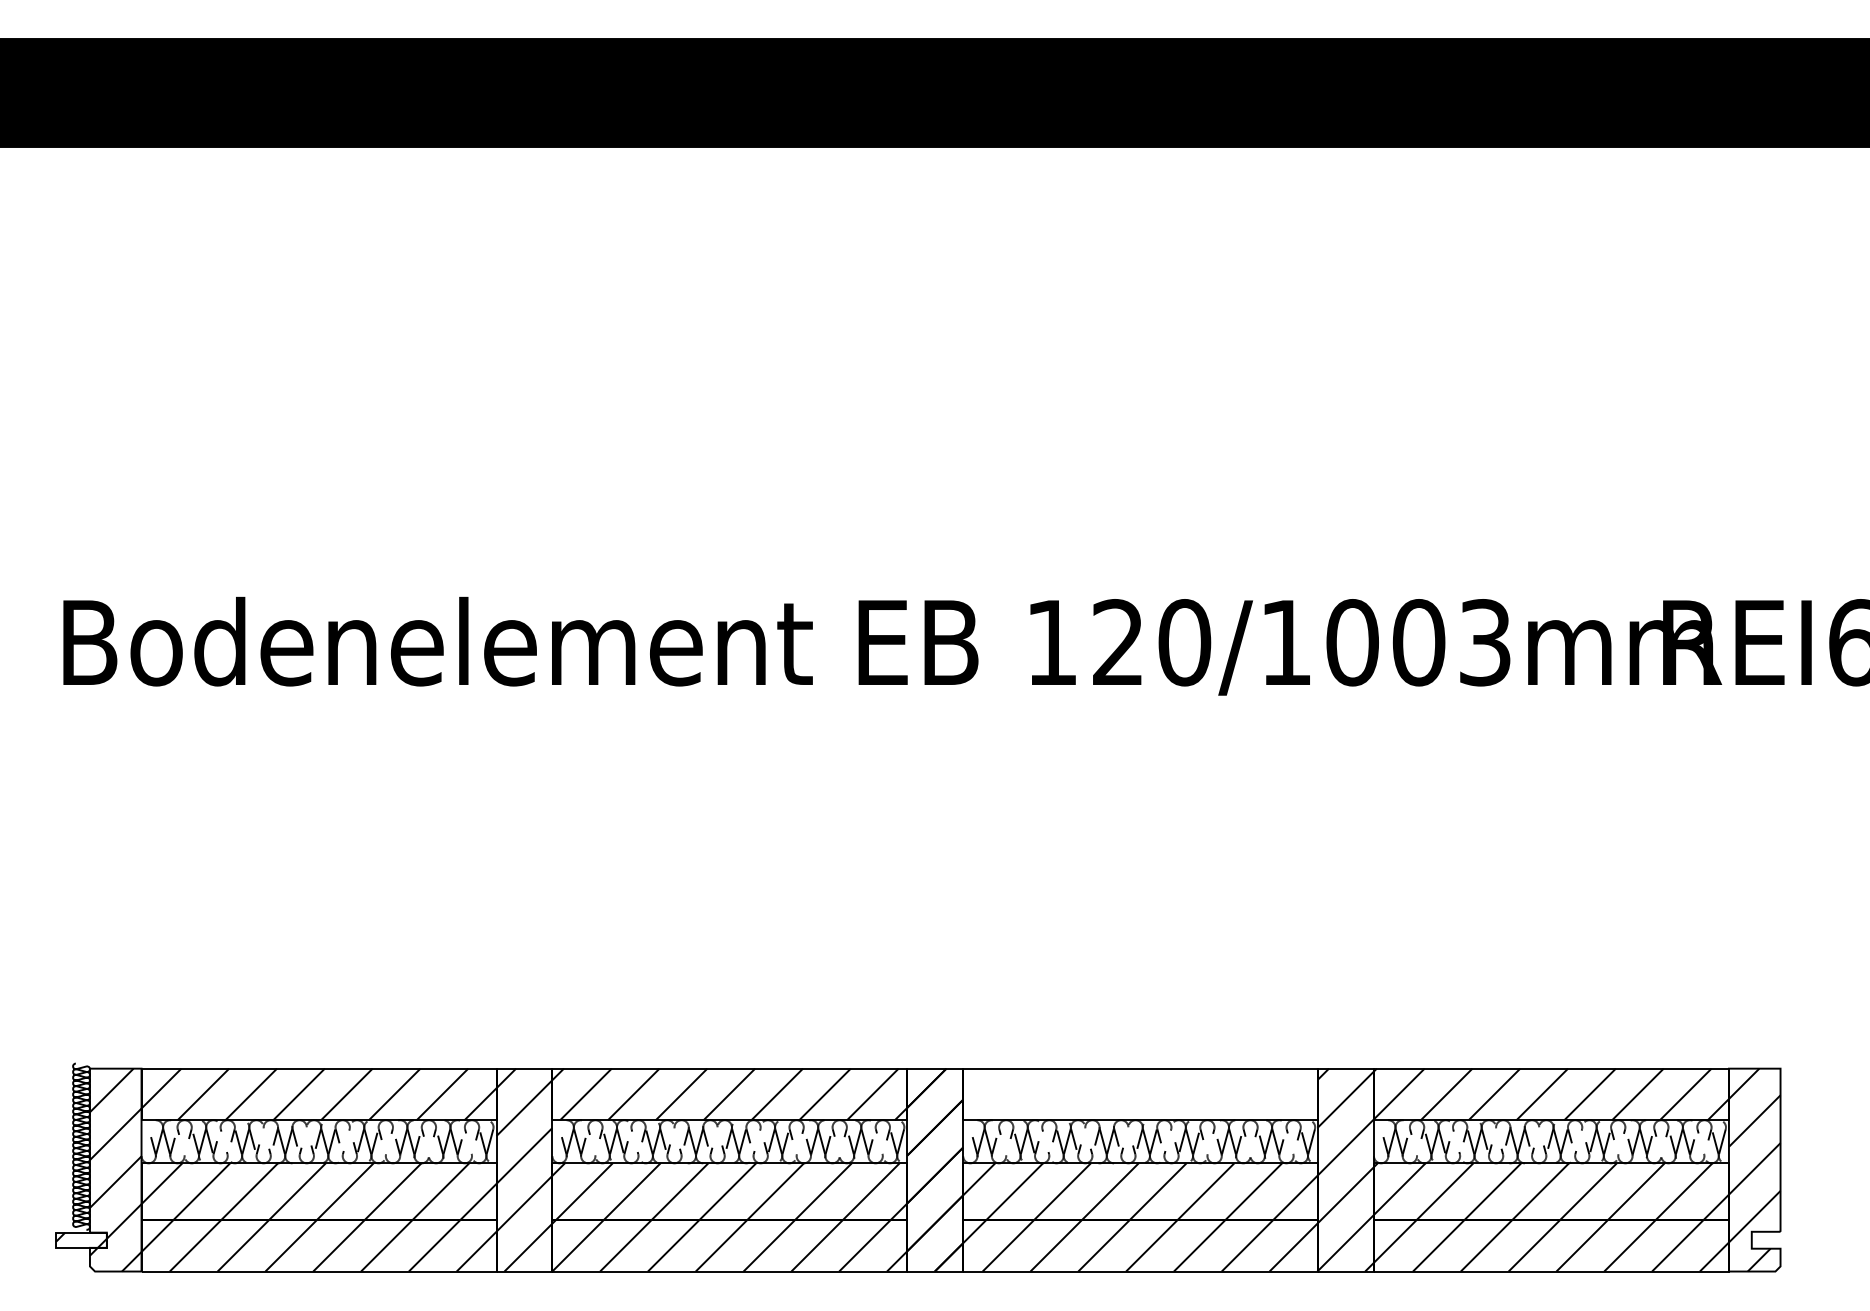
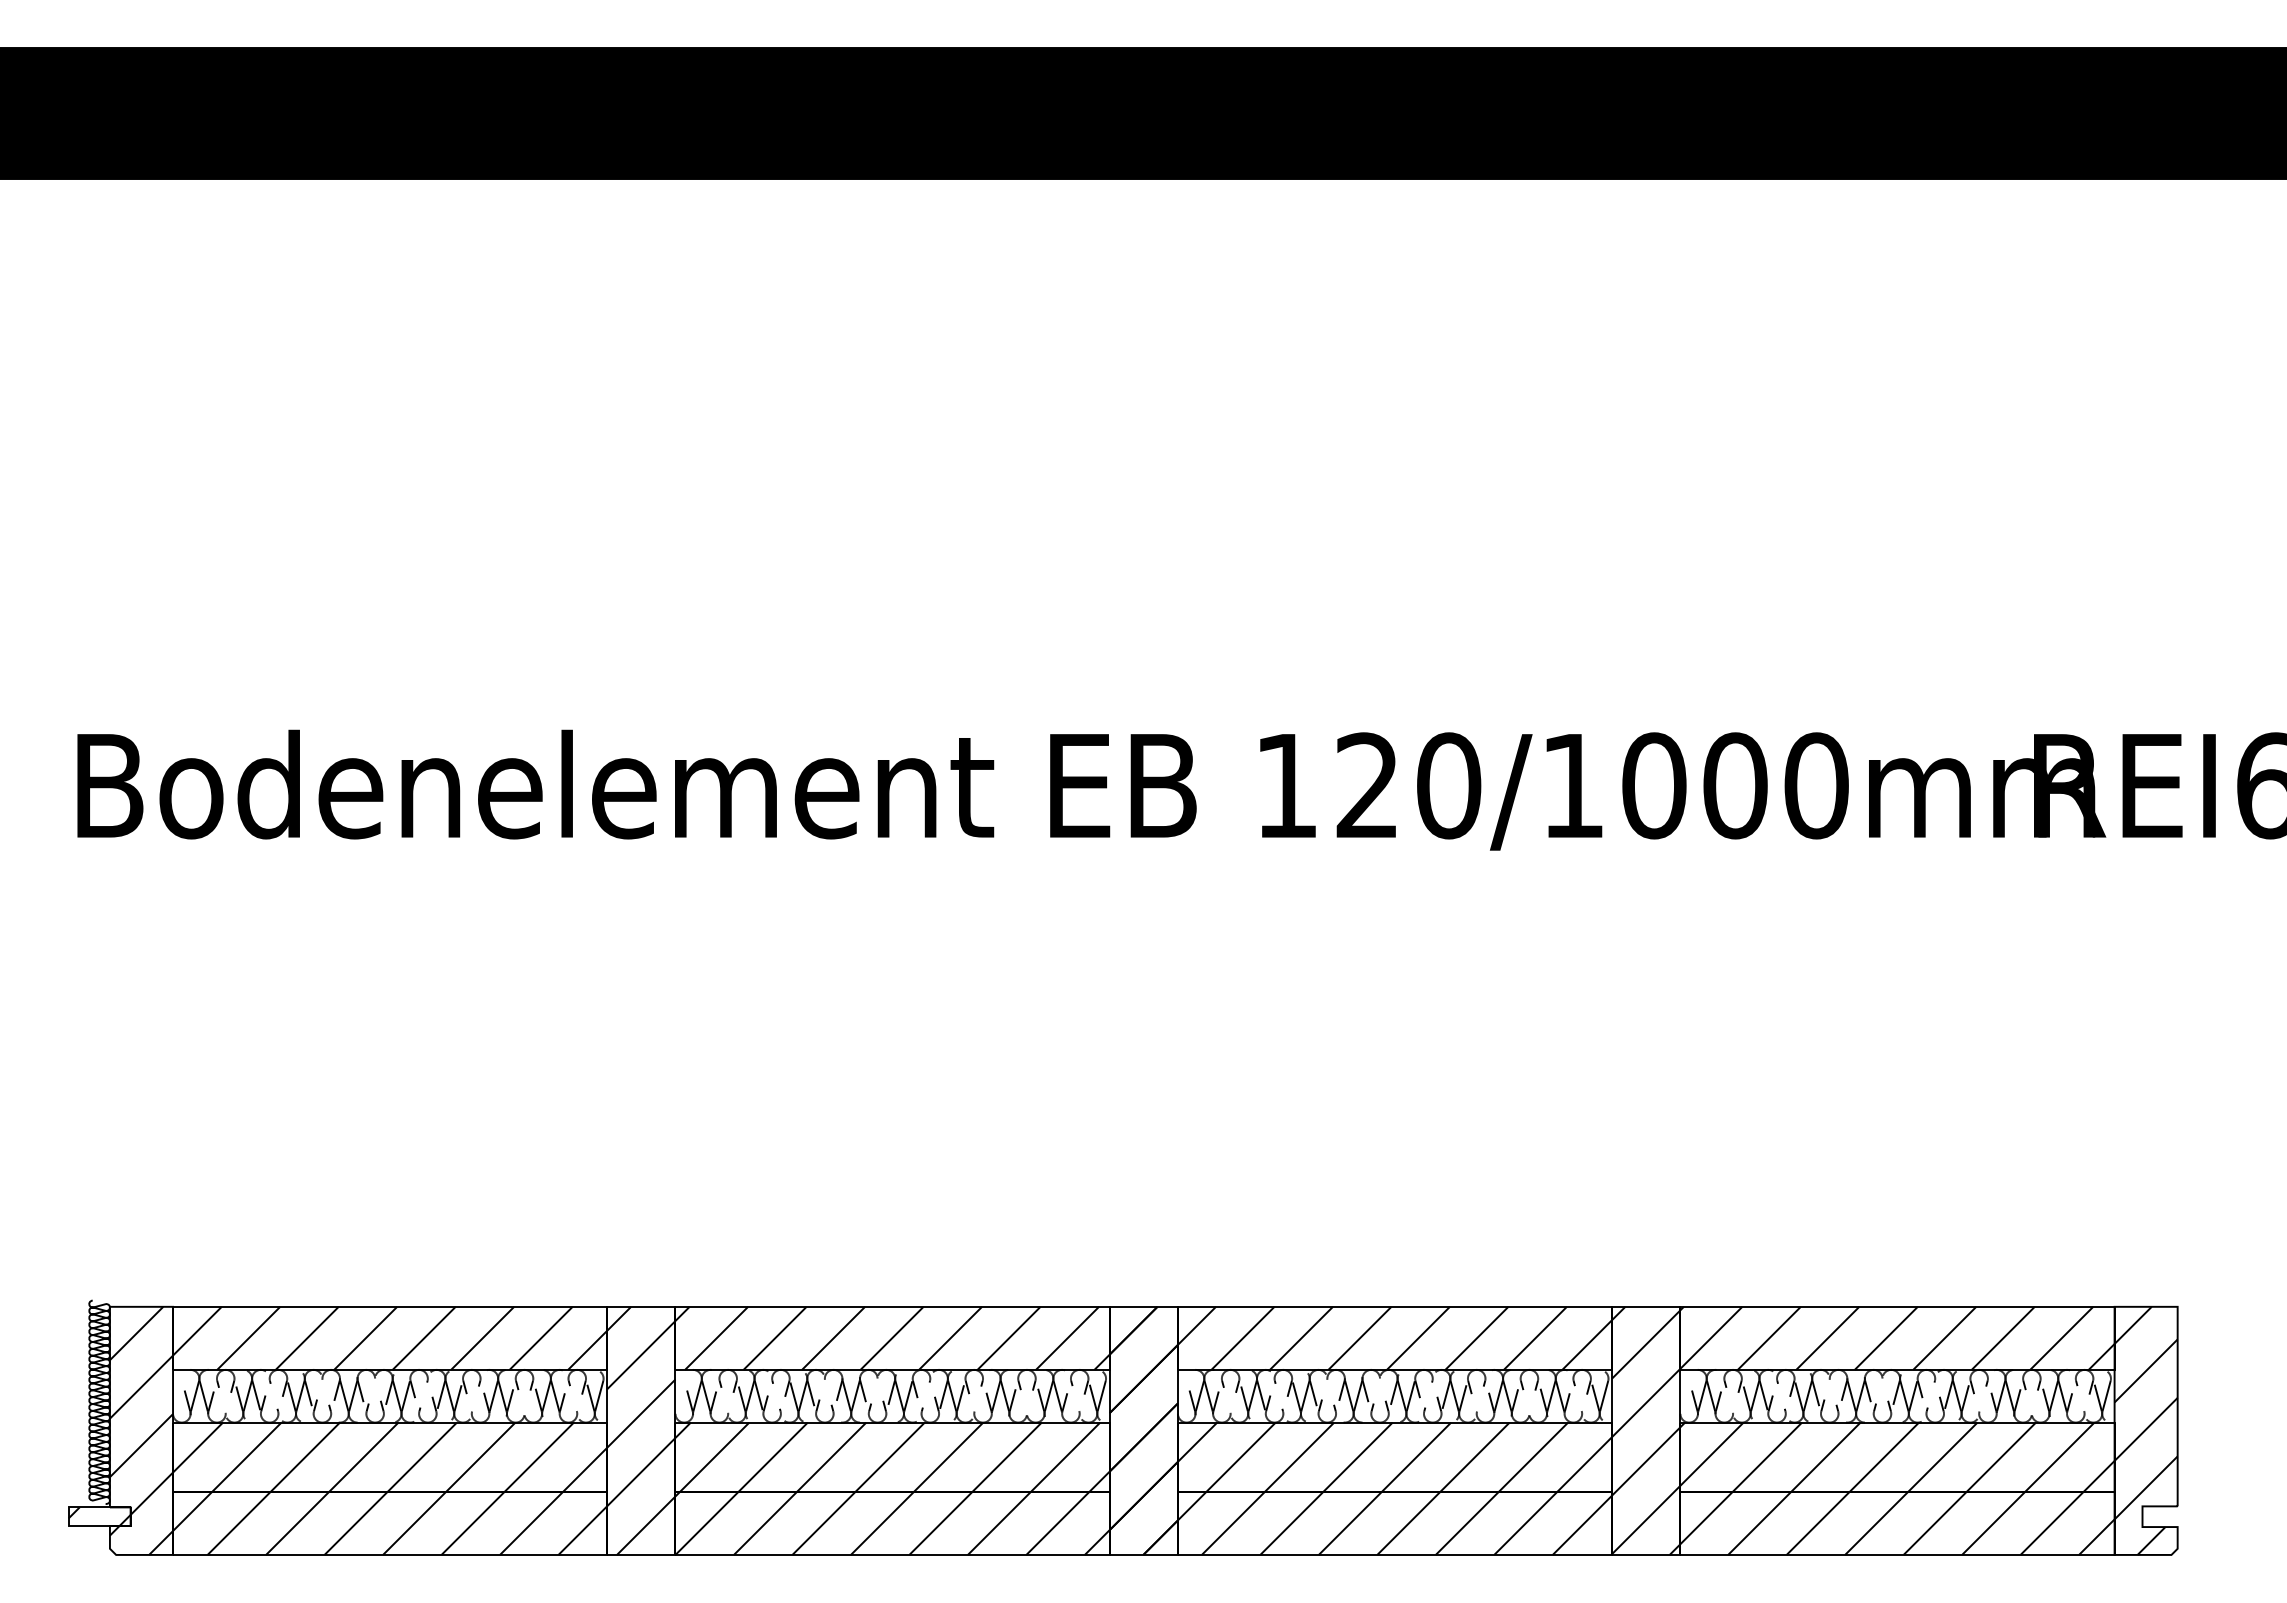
text: (1485, 642) -> (1816, 785), 120/1003mm -> 120/1000mm
hatch: (1140, 1093) -> (1394, 1337), added

